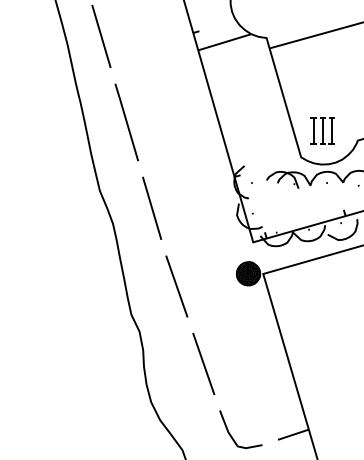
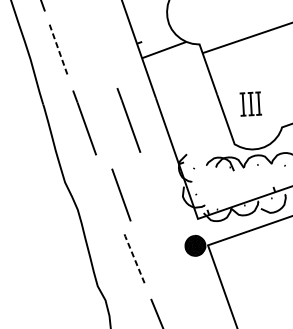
line: (101, 36) -> (59, 51), solid -> dashed
line: (178, 122) -> (128, 120), added
part: (322, 130) -> (250, 103), moved
line: (152, 207) -> (121, 194), moved
line: (176, 286) -> (134, 260), solid -> dashed

